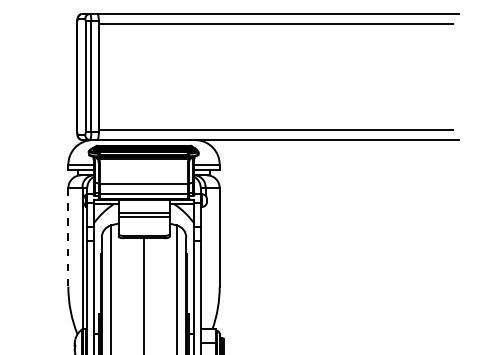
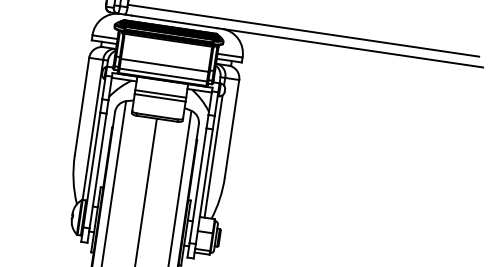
line: (68, 237) -> (82, 106), dashed -> solid
line: (205, 267) -> (213, 156), added

